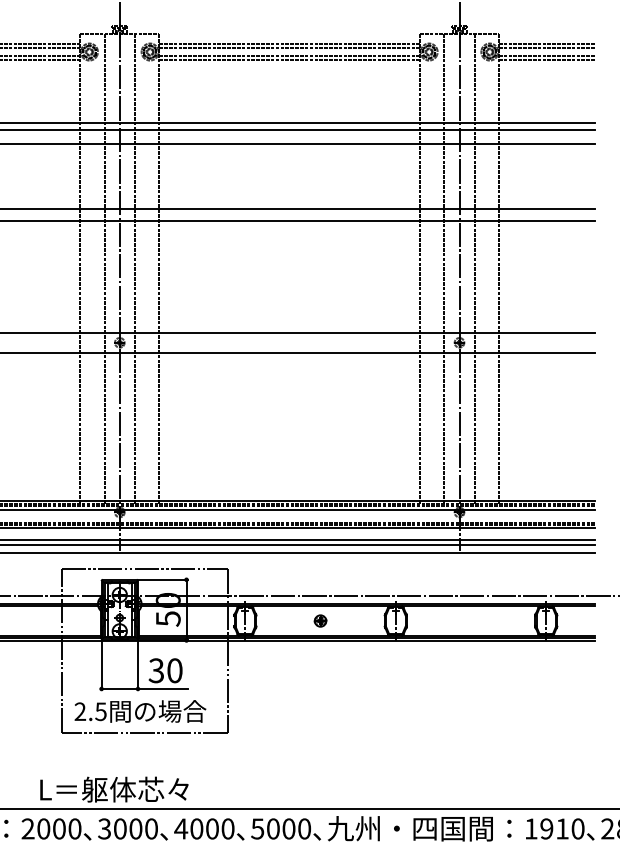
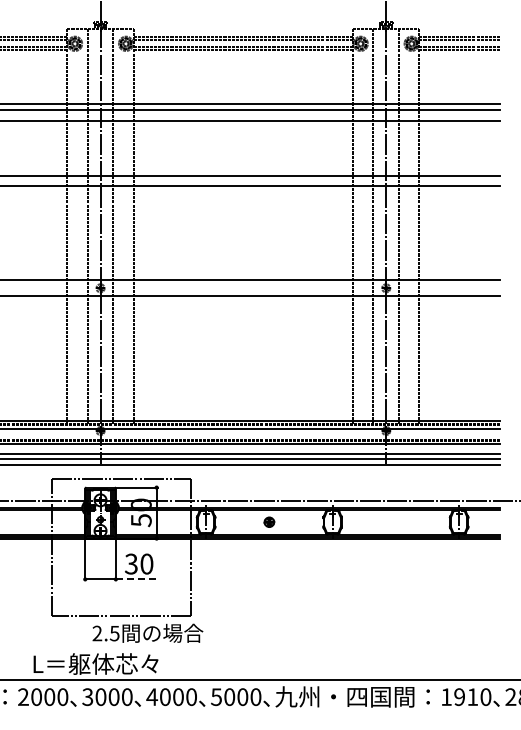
line: (162, 689) -> (136, 579), solid -> dashed
text: (139, 710) -> (147, 632), moved

